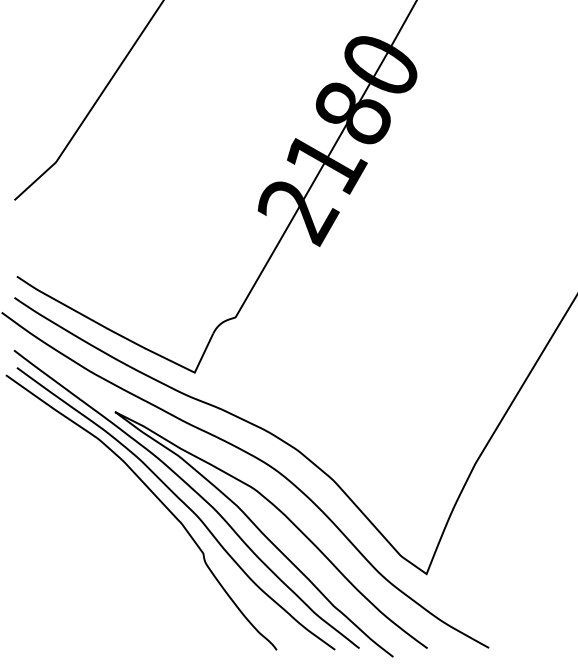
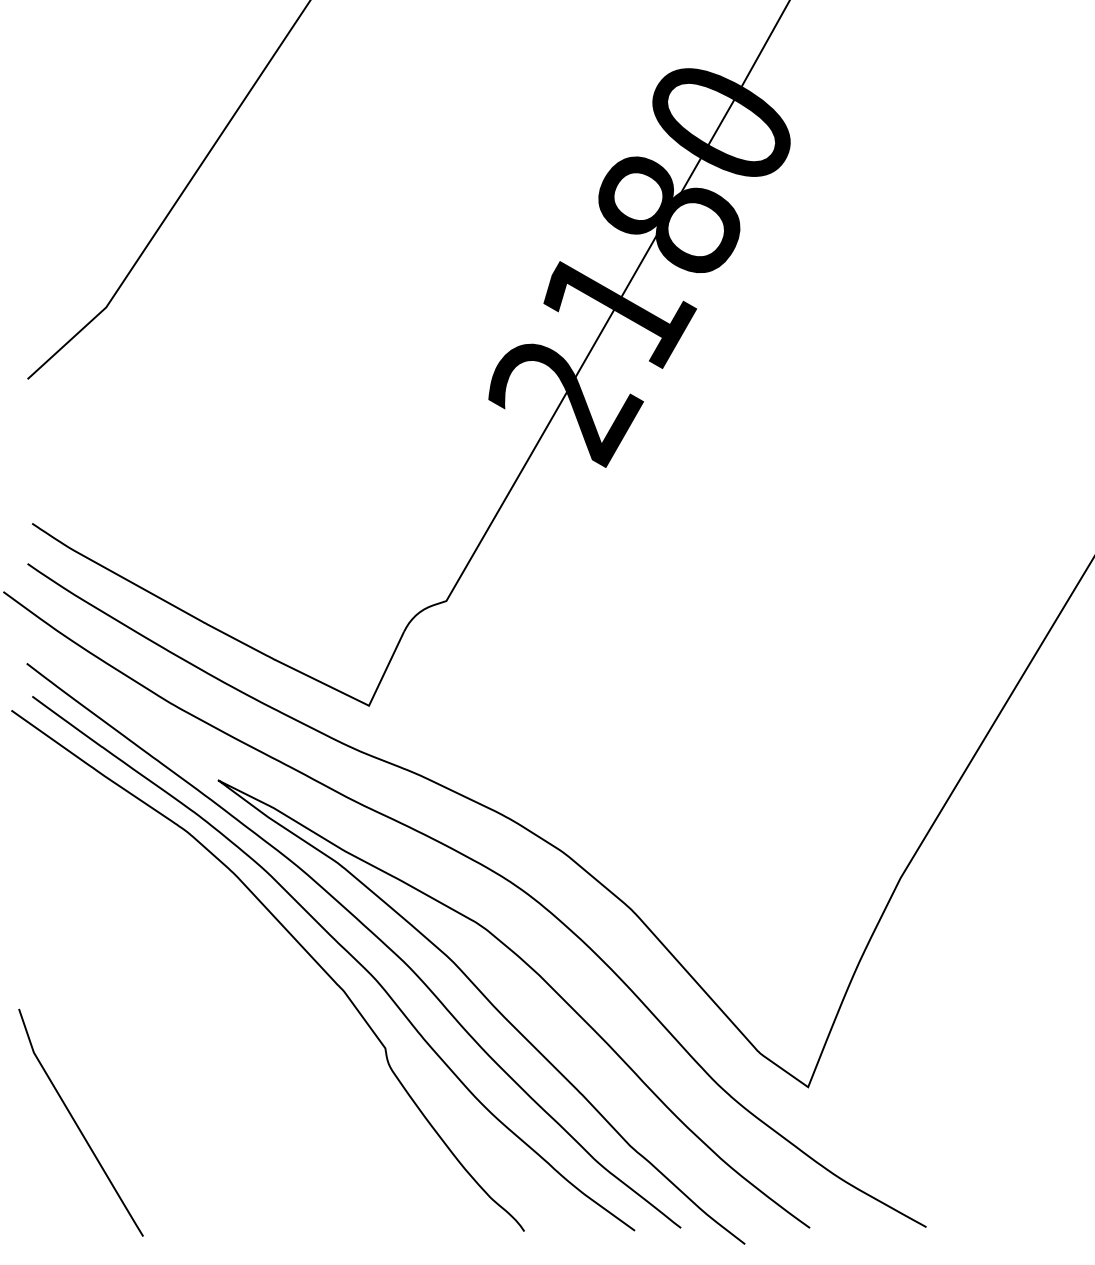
curve: (41, 593) -> (78, 1123), added

